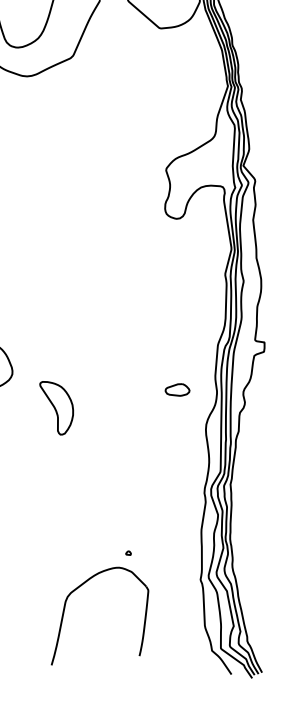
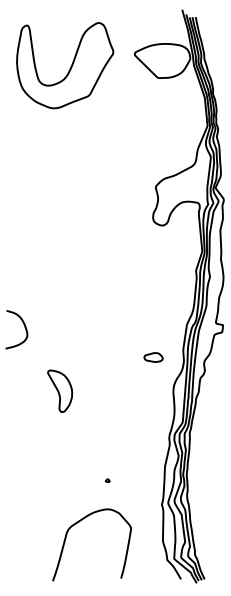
part: (57, 406) -> (60, 390), moved
part: (77, 589) -> (76, 524), moved

